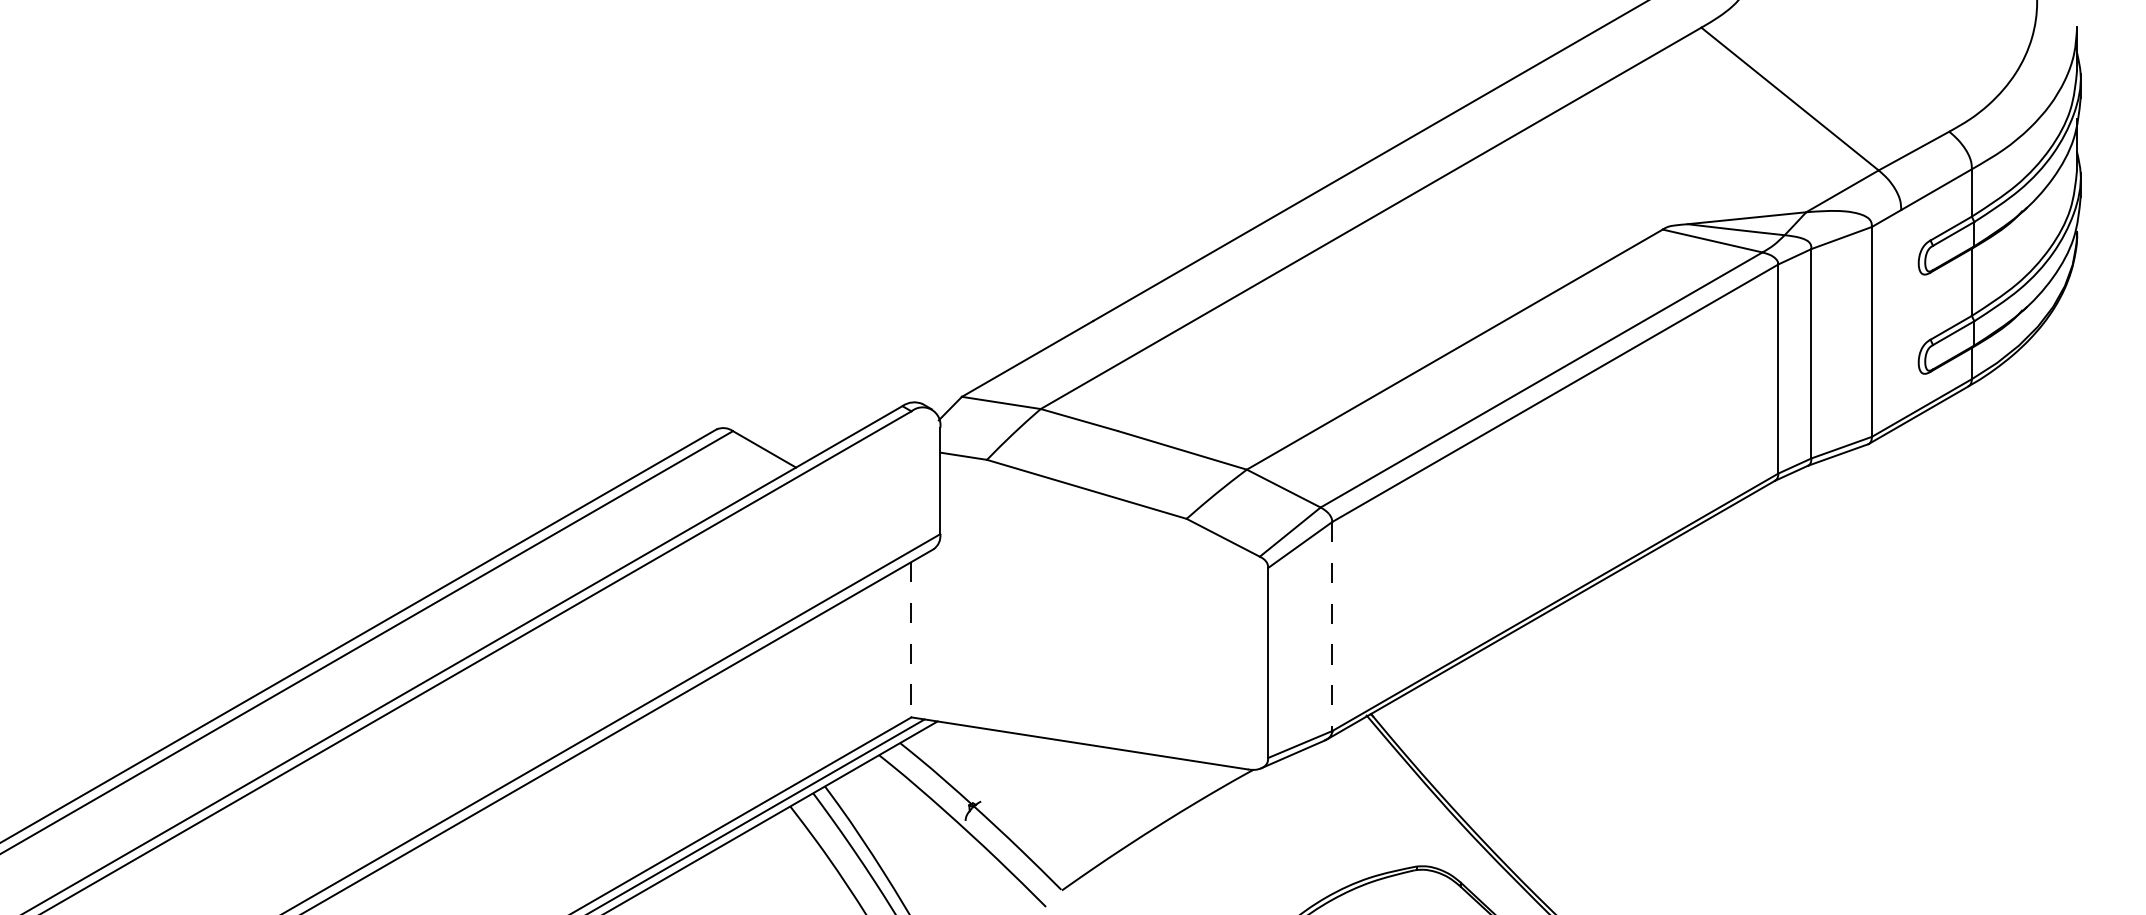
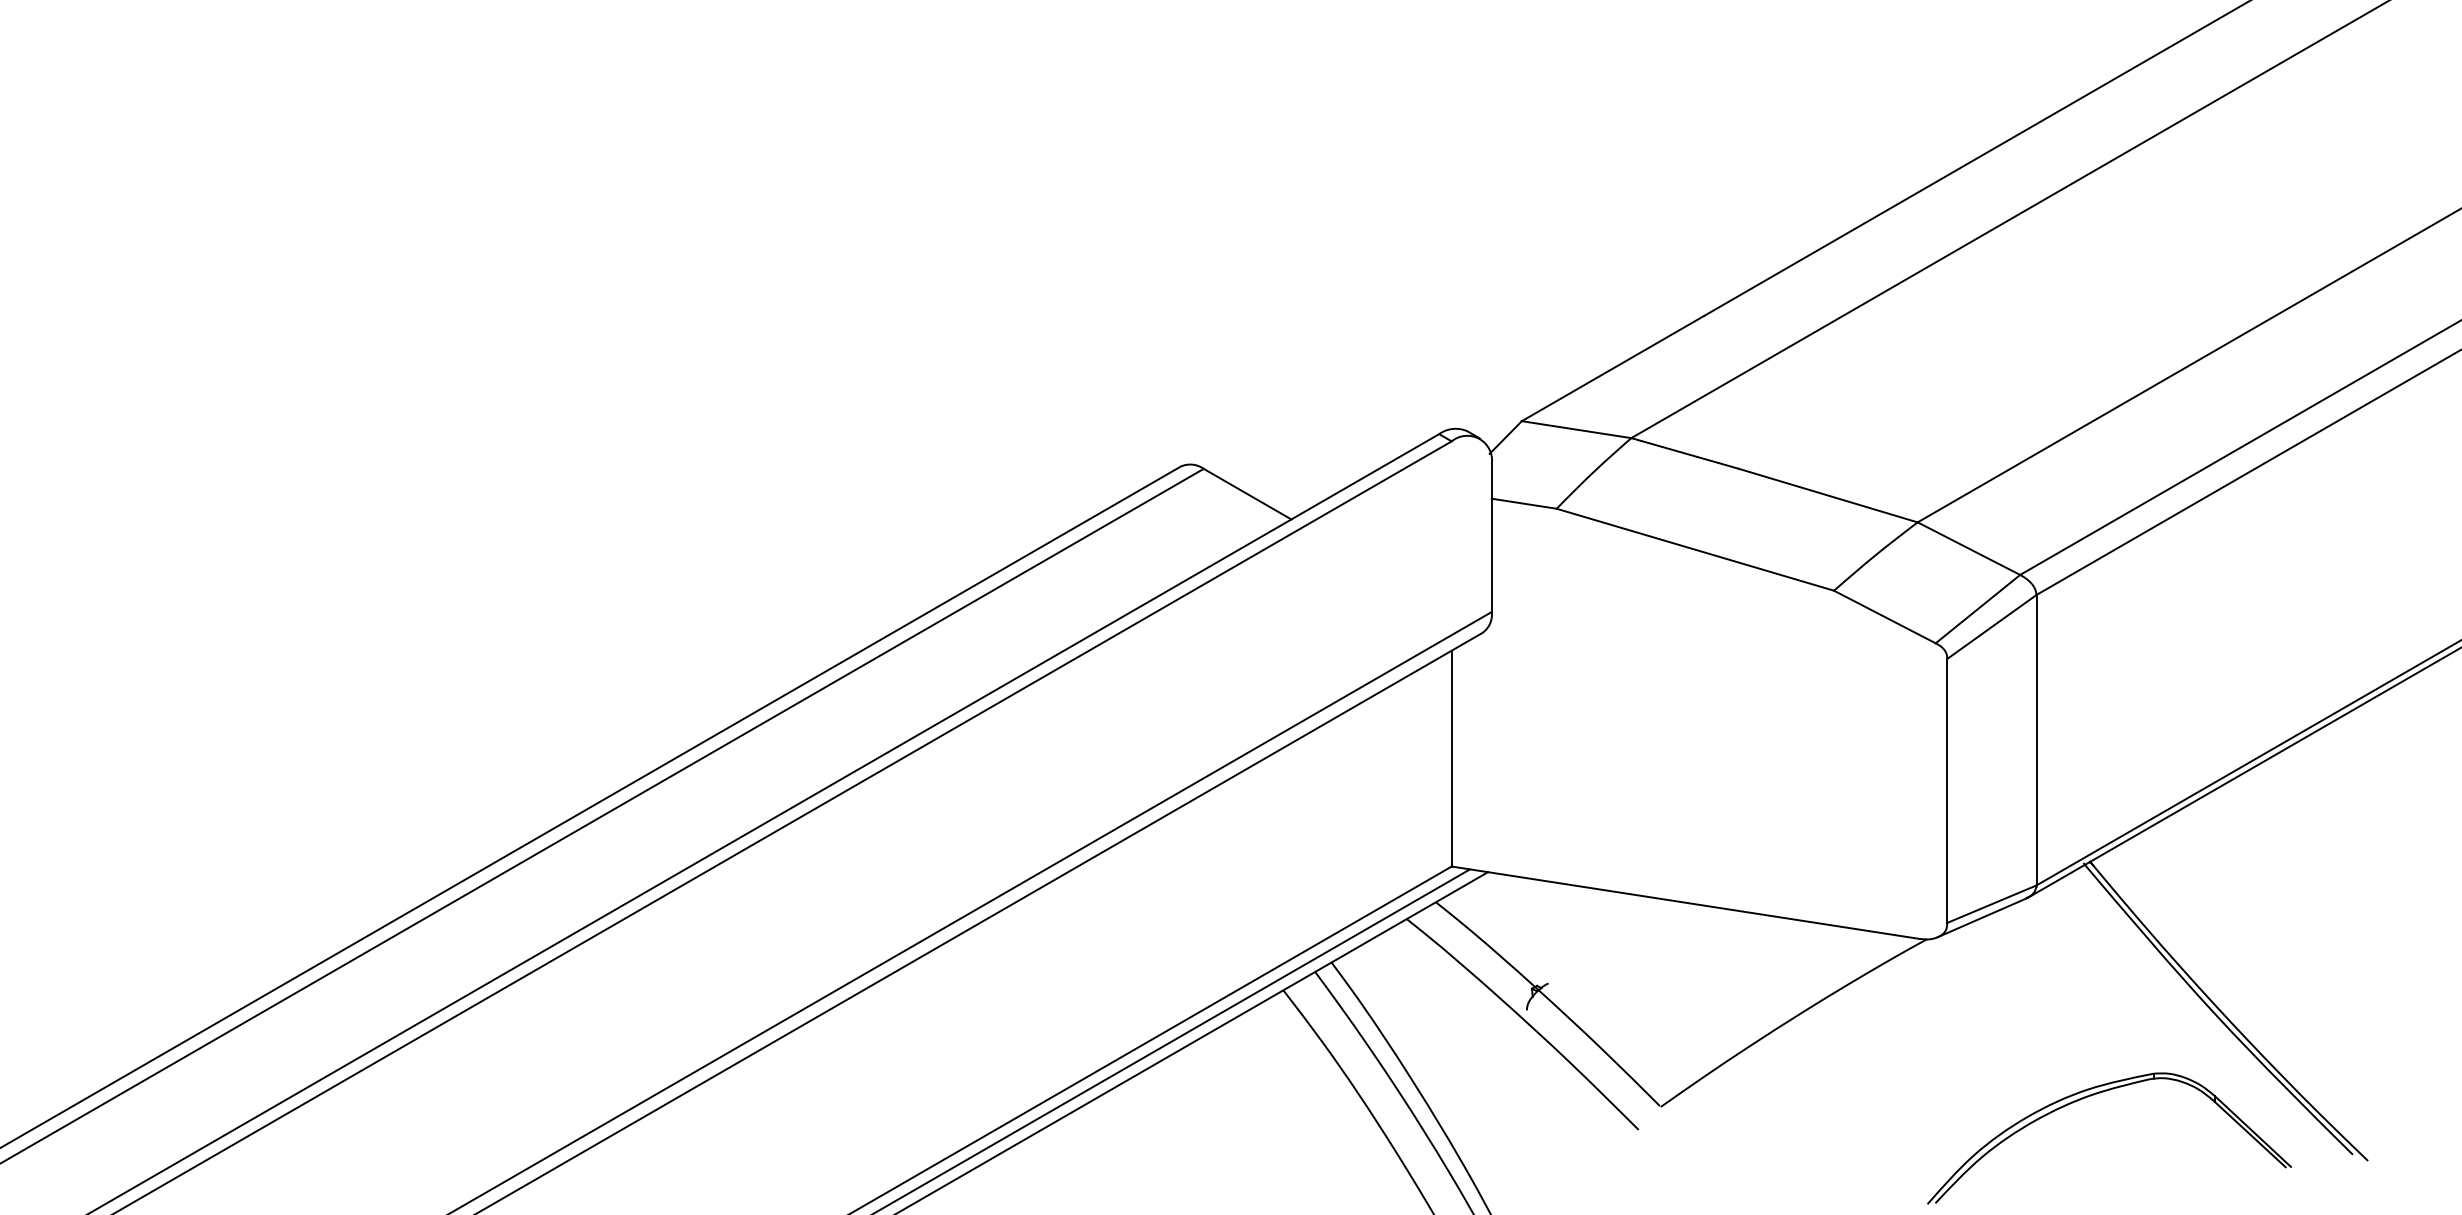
line: (1332, 626) -> (2036, 740), dashed -> solid
line: (911, 639) -> (1451, 758), dashed -> solid

